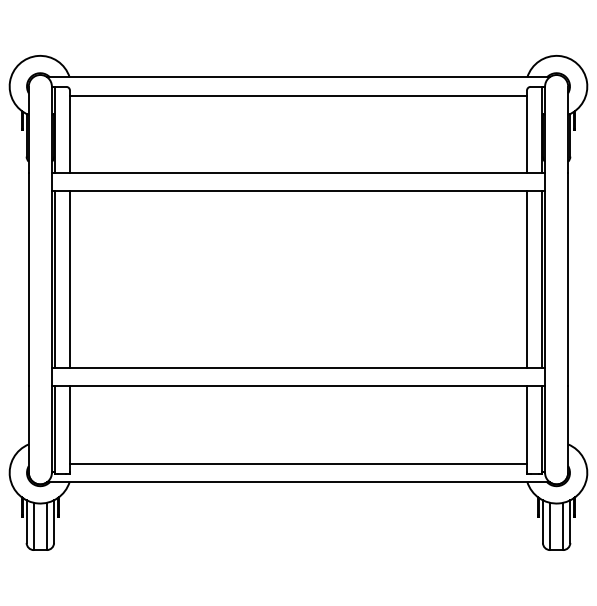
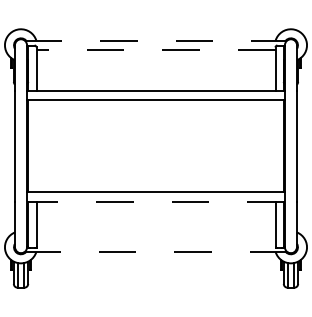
line: (299, 77) -> (156, 40), solid -> dashed
line: (297, 96) -> (155, 50), solid -> dashed
line: (69, 280) -> (36, 146), removed
line: (527, 280) -> (275, 146), removed
line: (299, 387) -> (156, 202), solid -> dashed
line: (297, 463) -> (155, 242), removed
line: (297, 482) -> (155, 252), solid -> dashed

